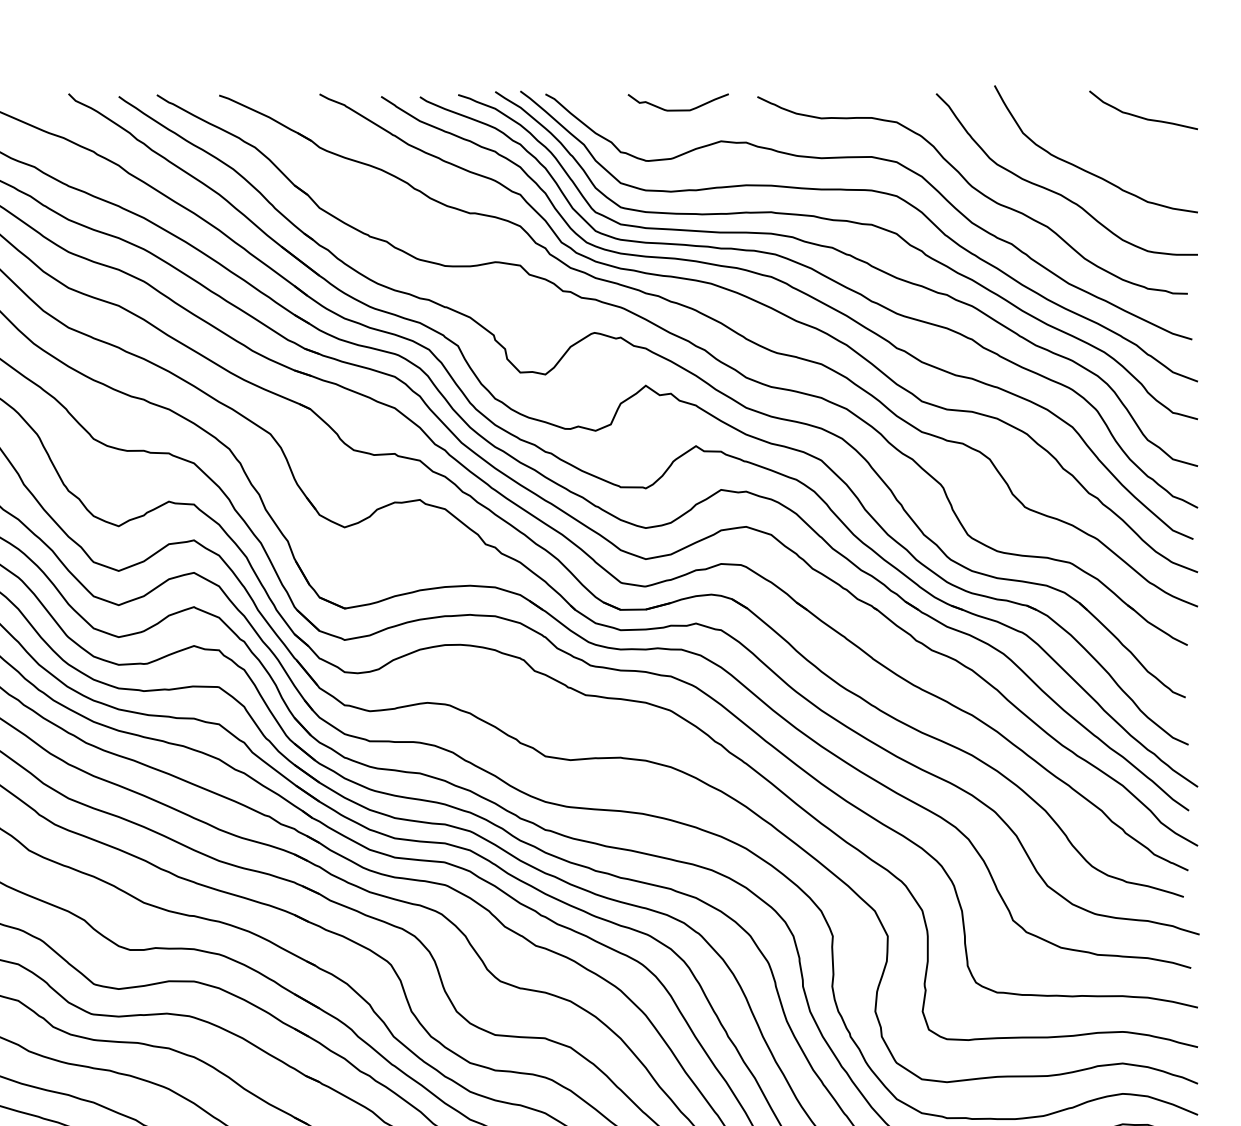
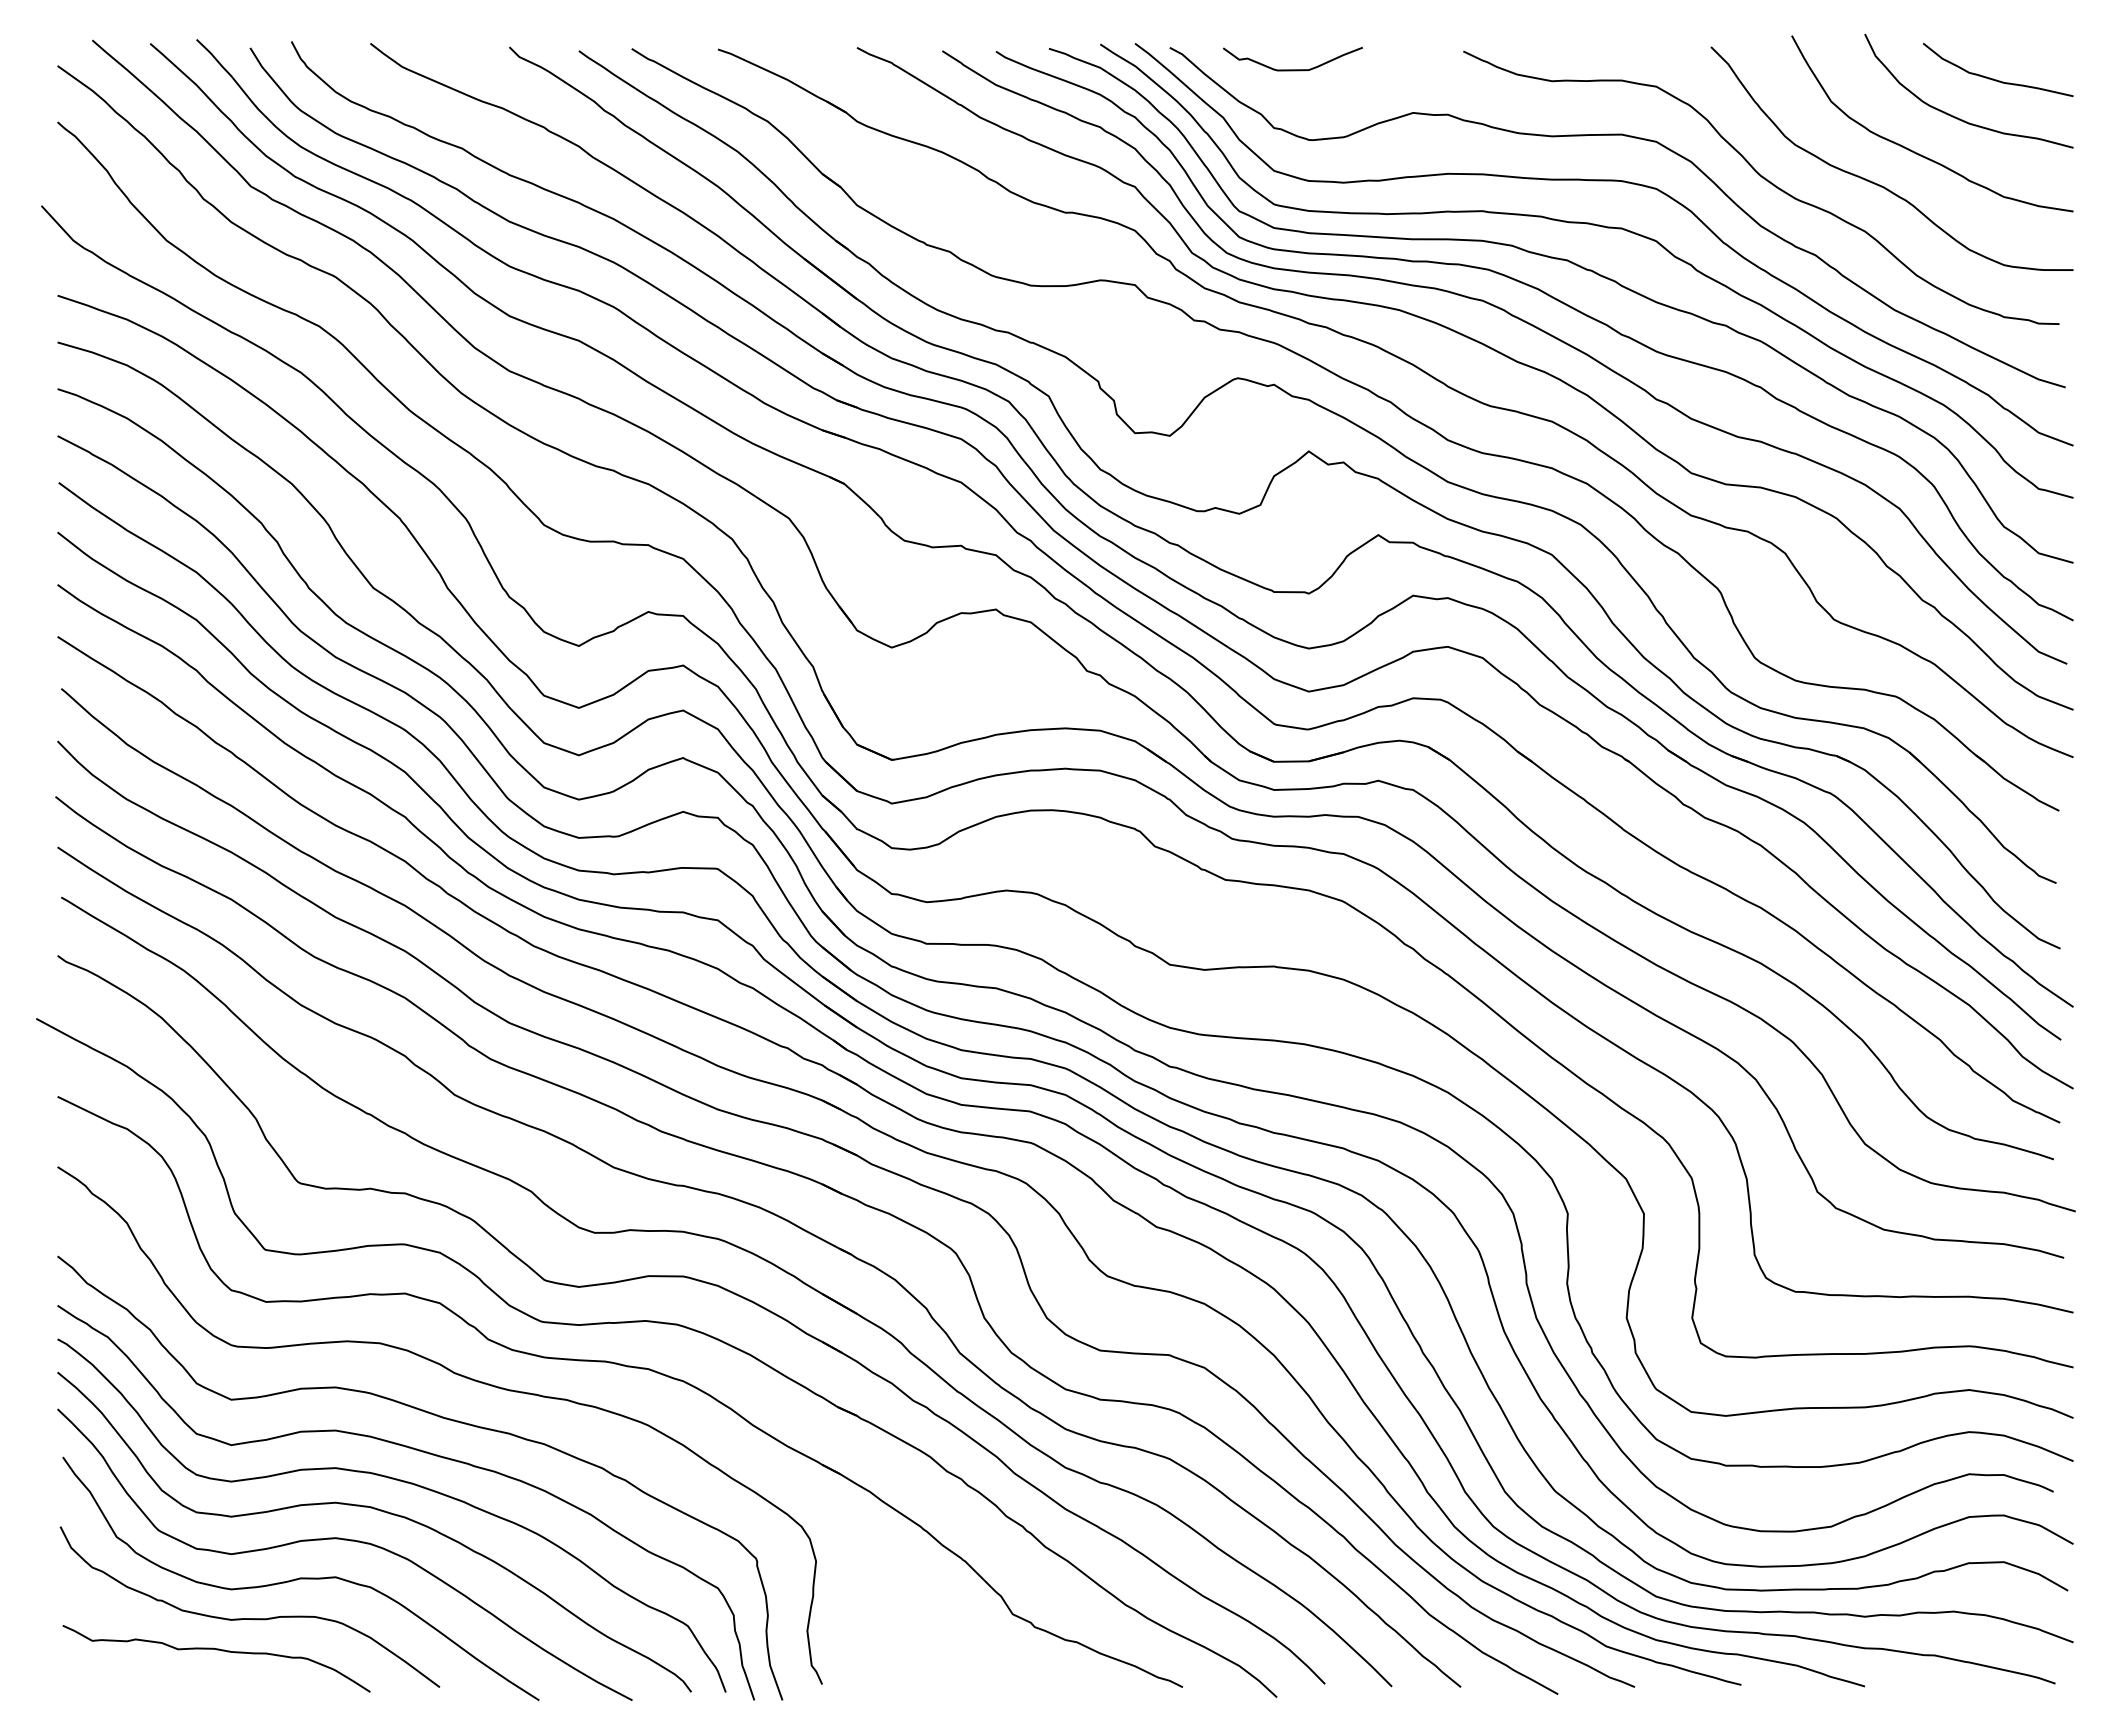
curve: (678, 109) -> (1292, 69), moved
curve: (1112, 143) -> (1955, 116), added

